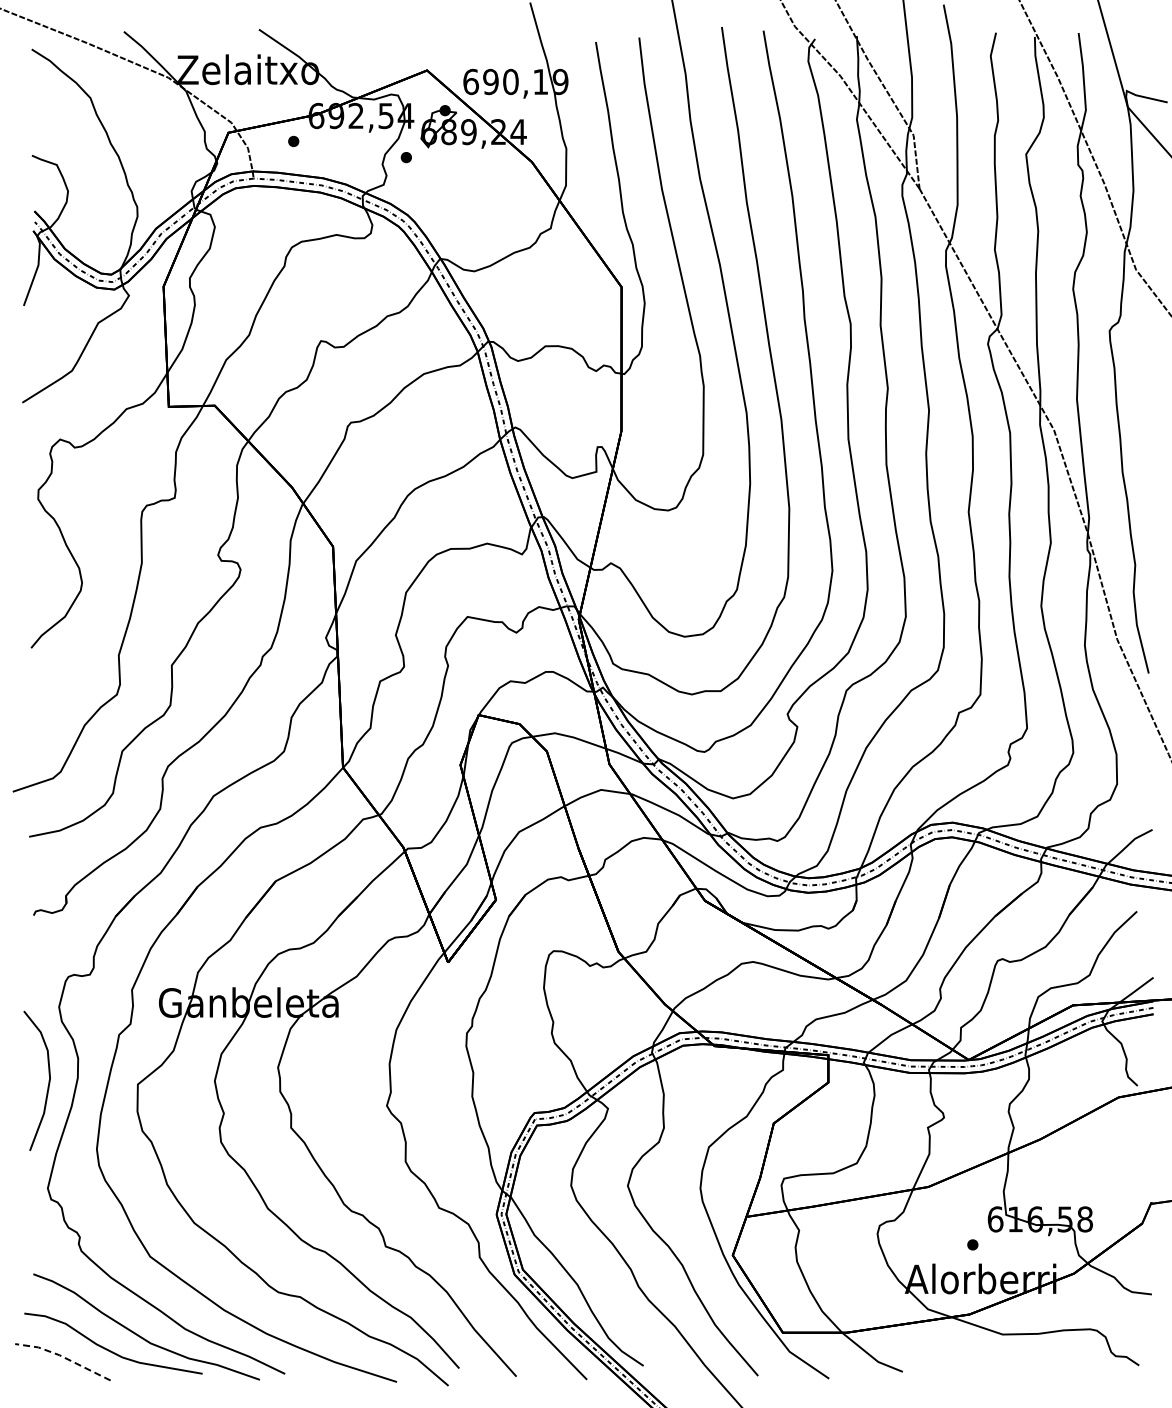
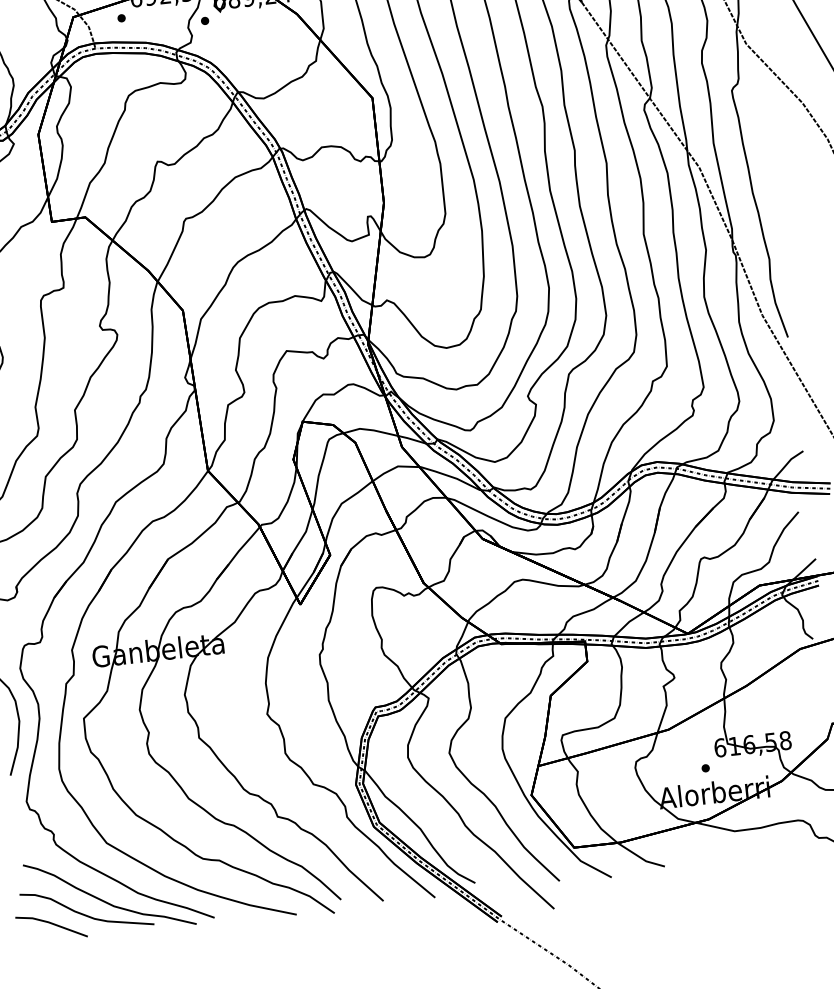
line: (63, 1356) -> (51, 922), dashed -> solid

